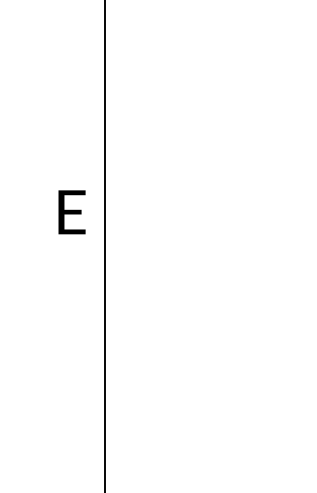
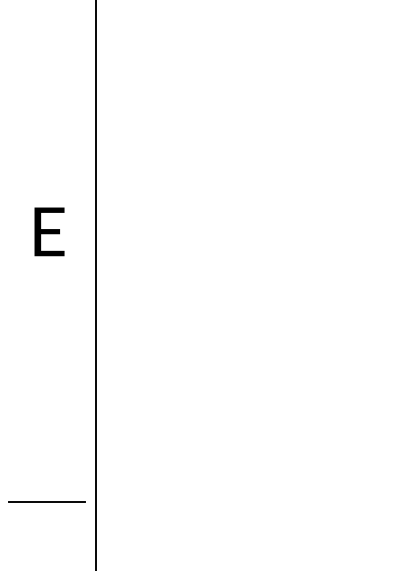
text: (72, 212) -> (49, 231), moved
line: (61, 483) -> (47, 502), added

